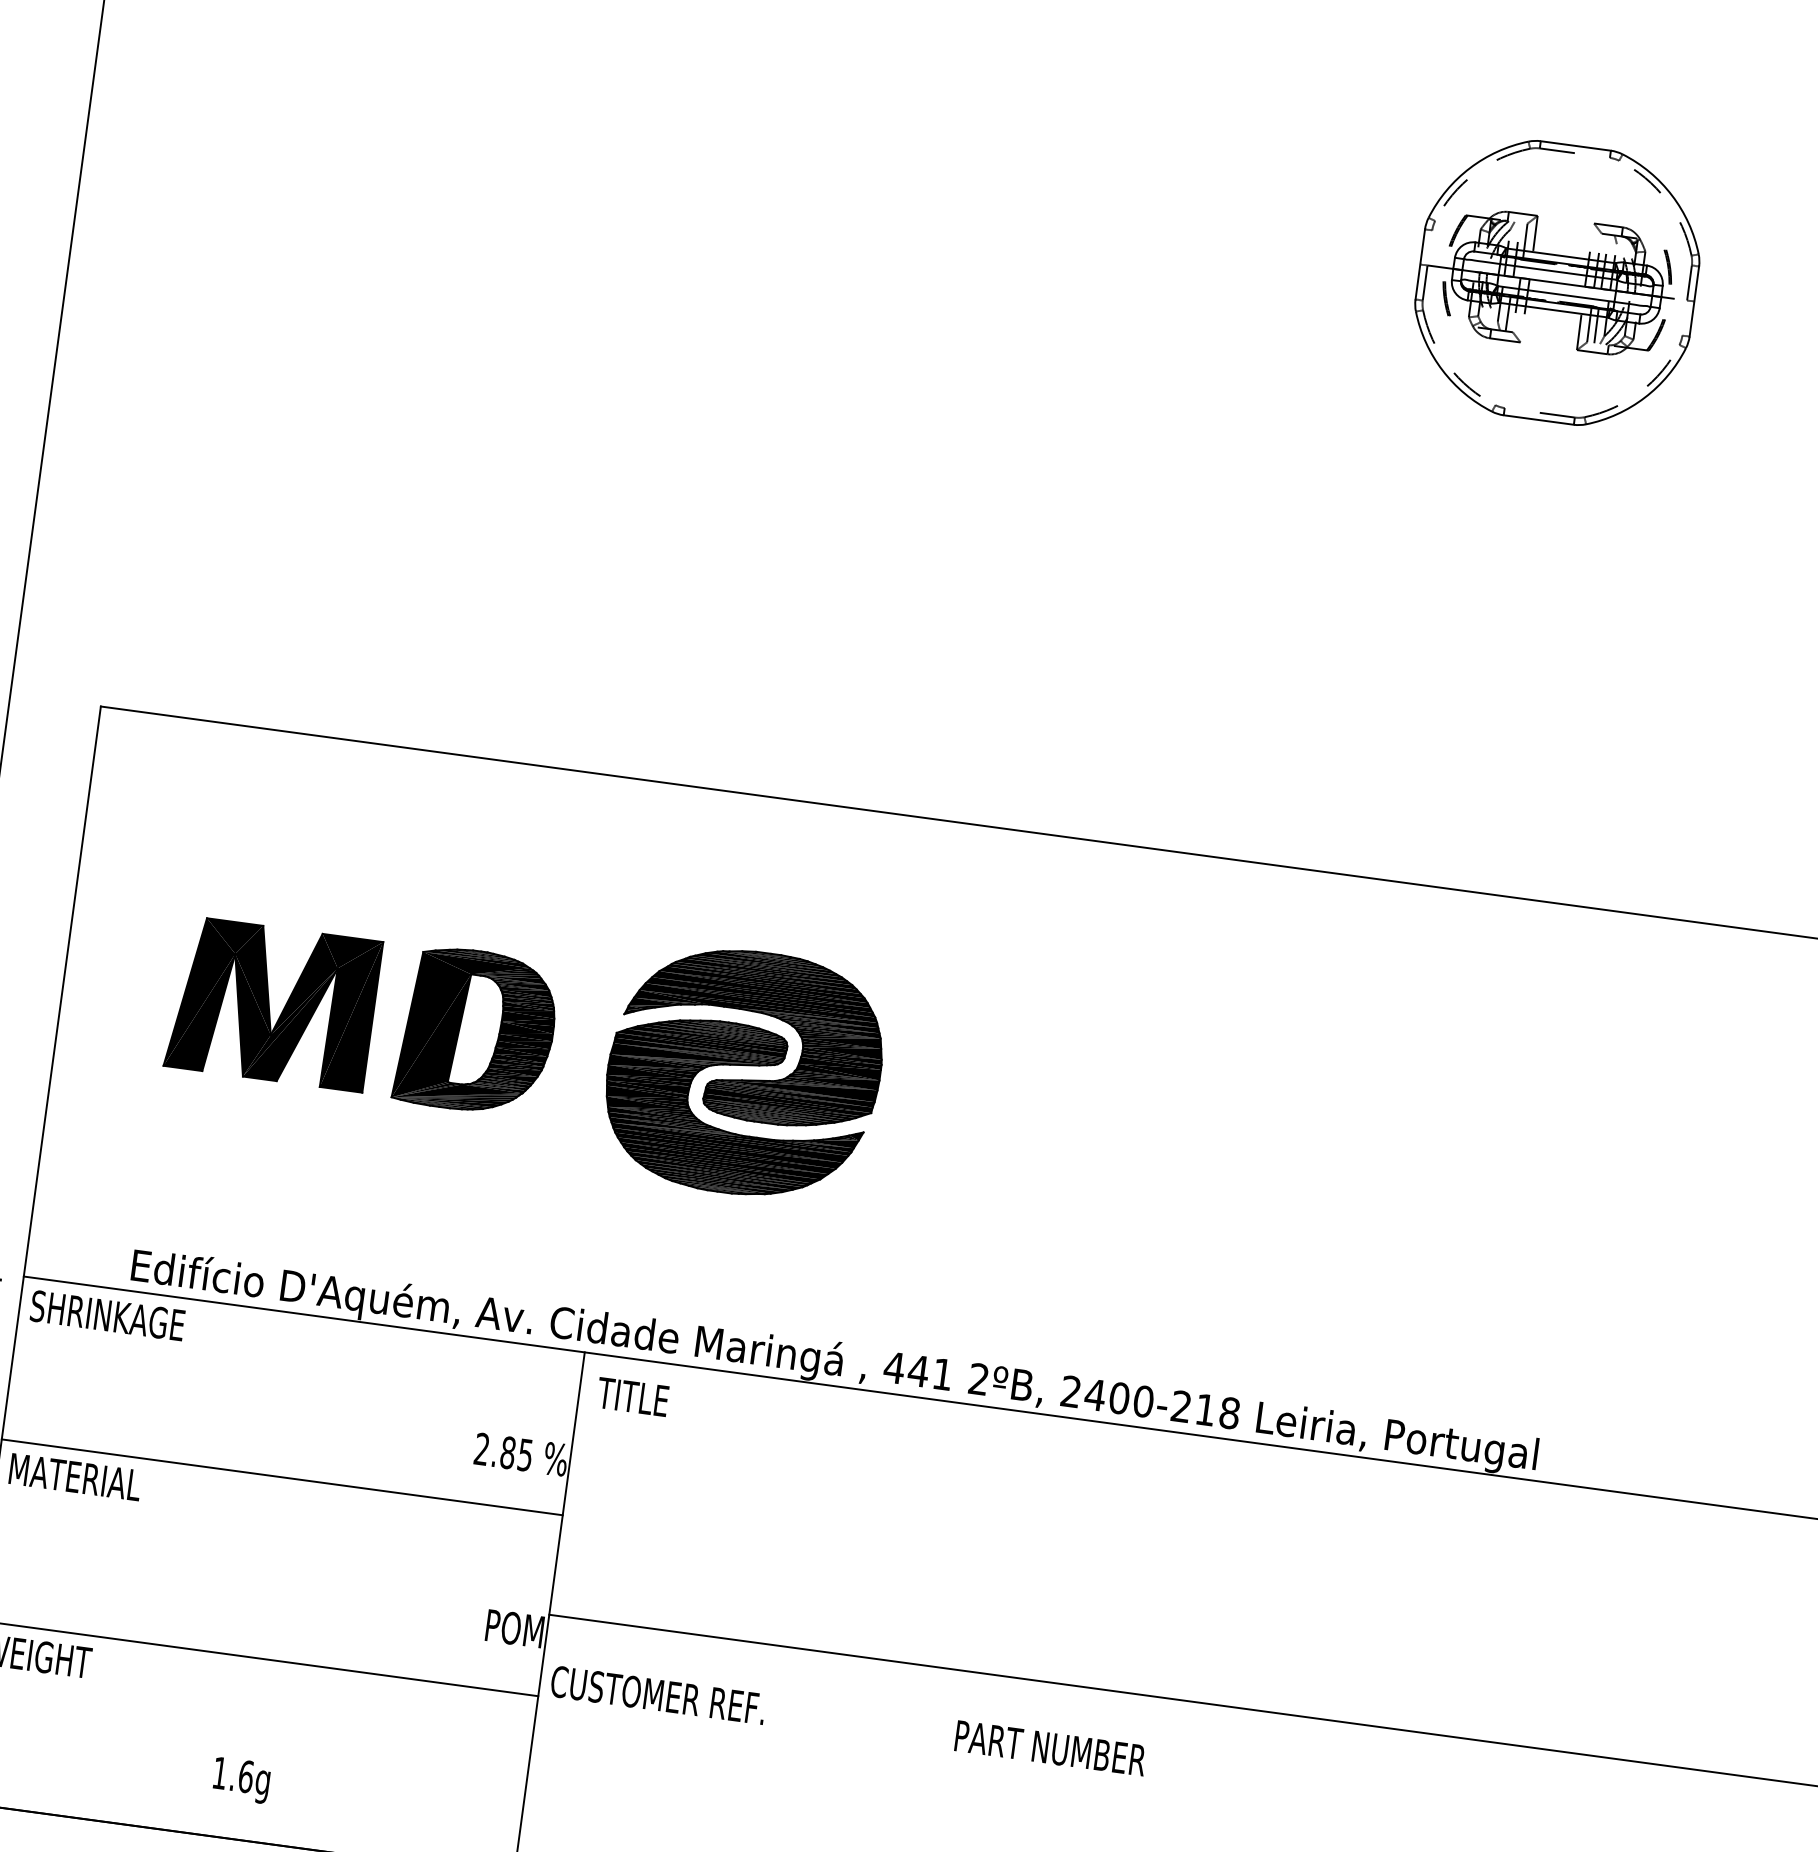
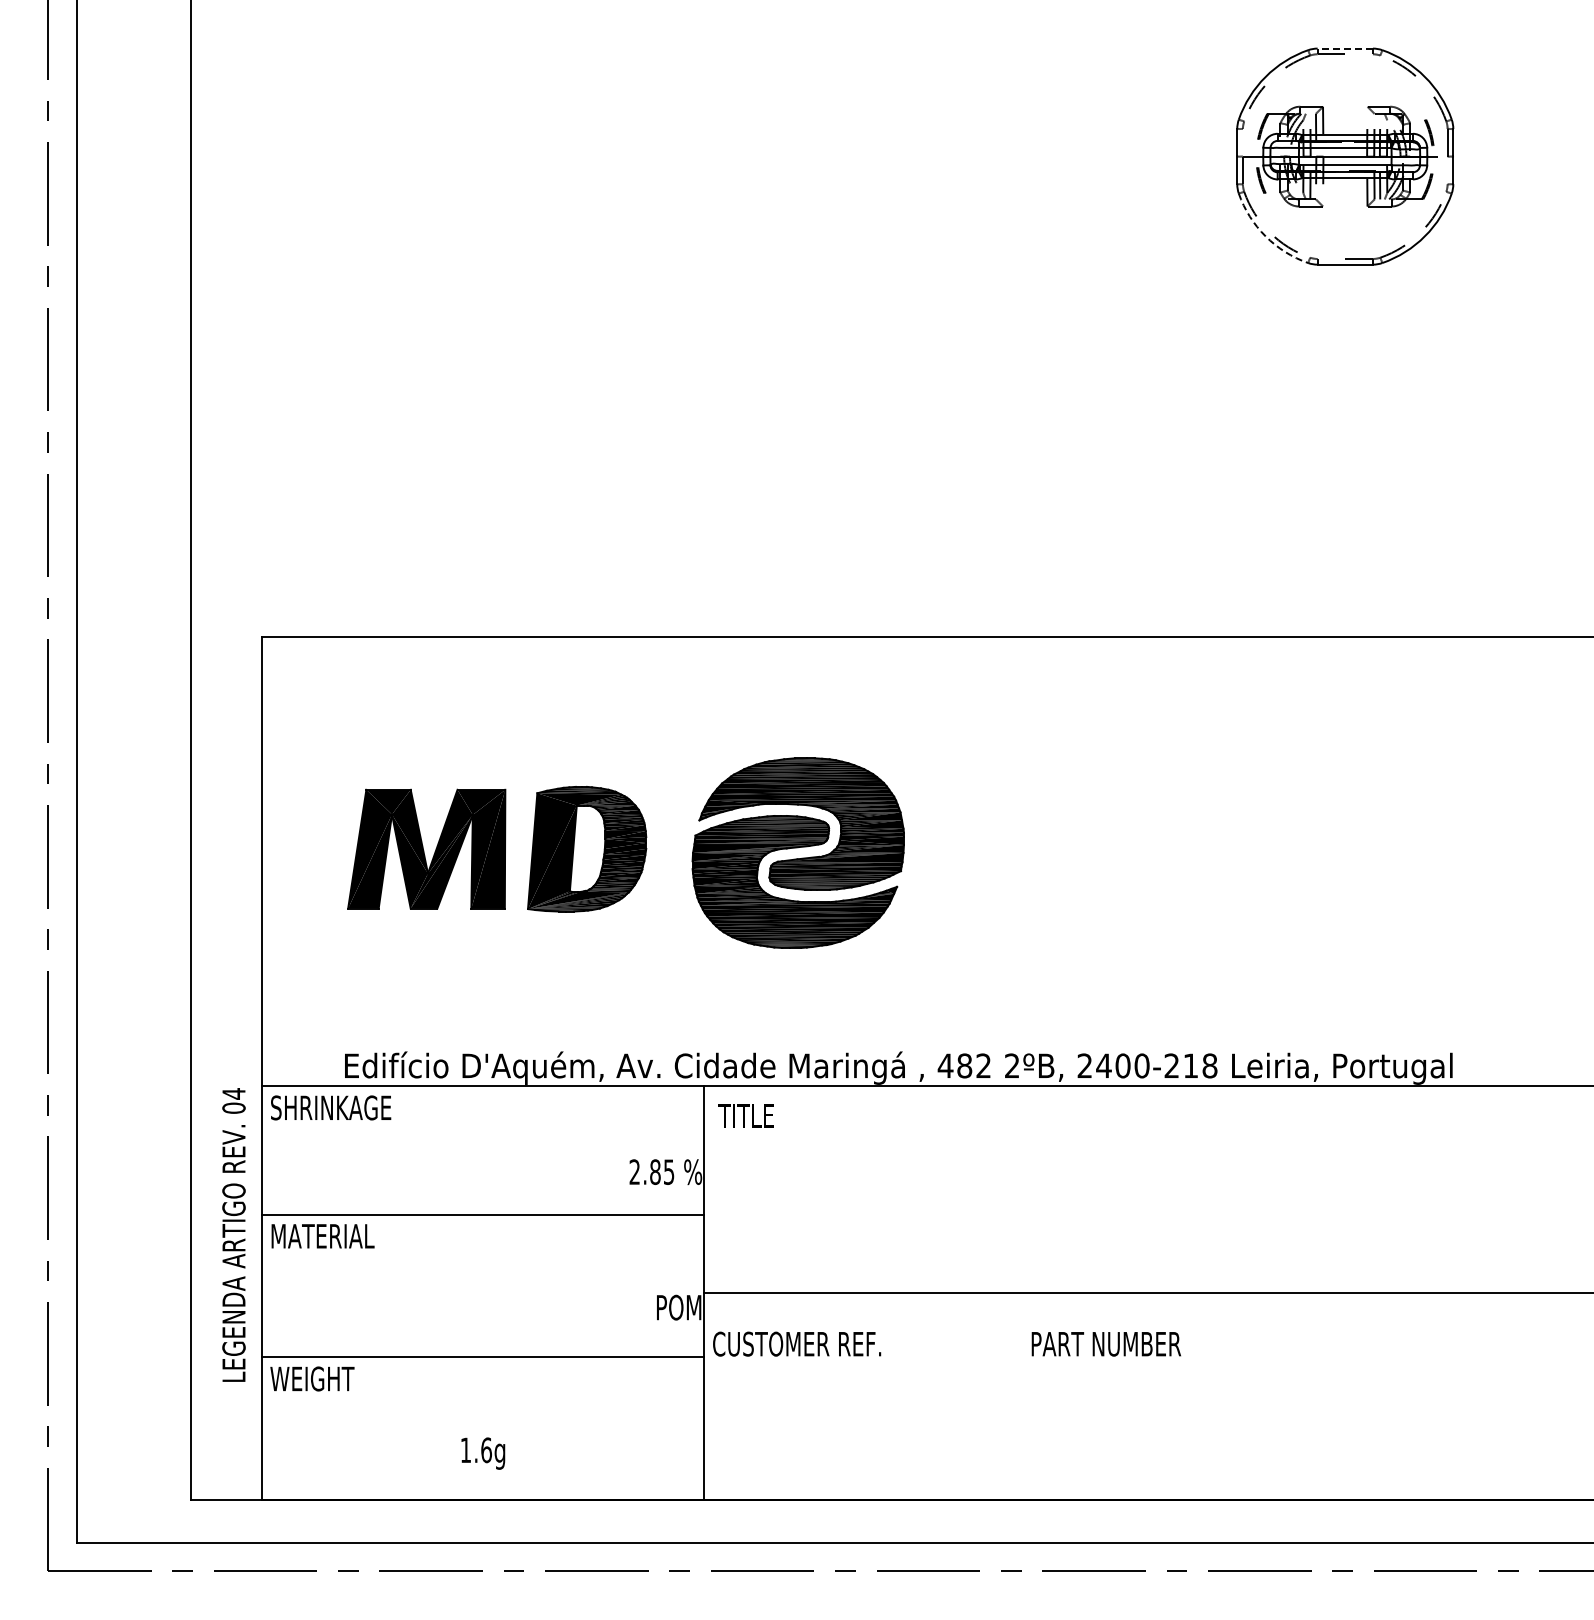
line: (1576, 145) -> (1345, 48), solid -> dashed
arc: (1442, 370) -> (1265, 236), solid -> dashed
text: (929, 1372) -> (973, 1065), 441 -> 482

